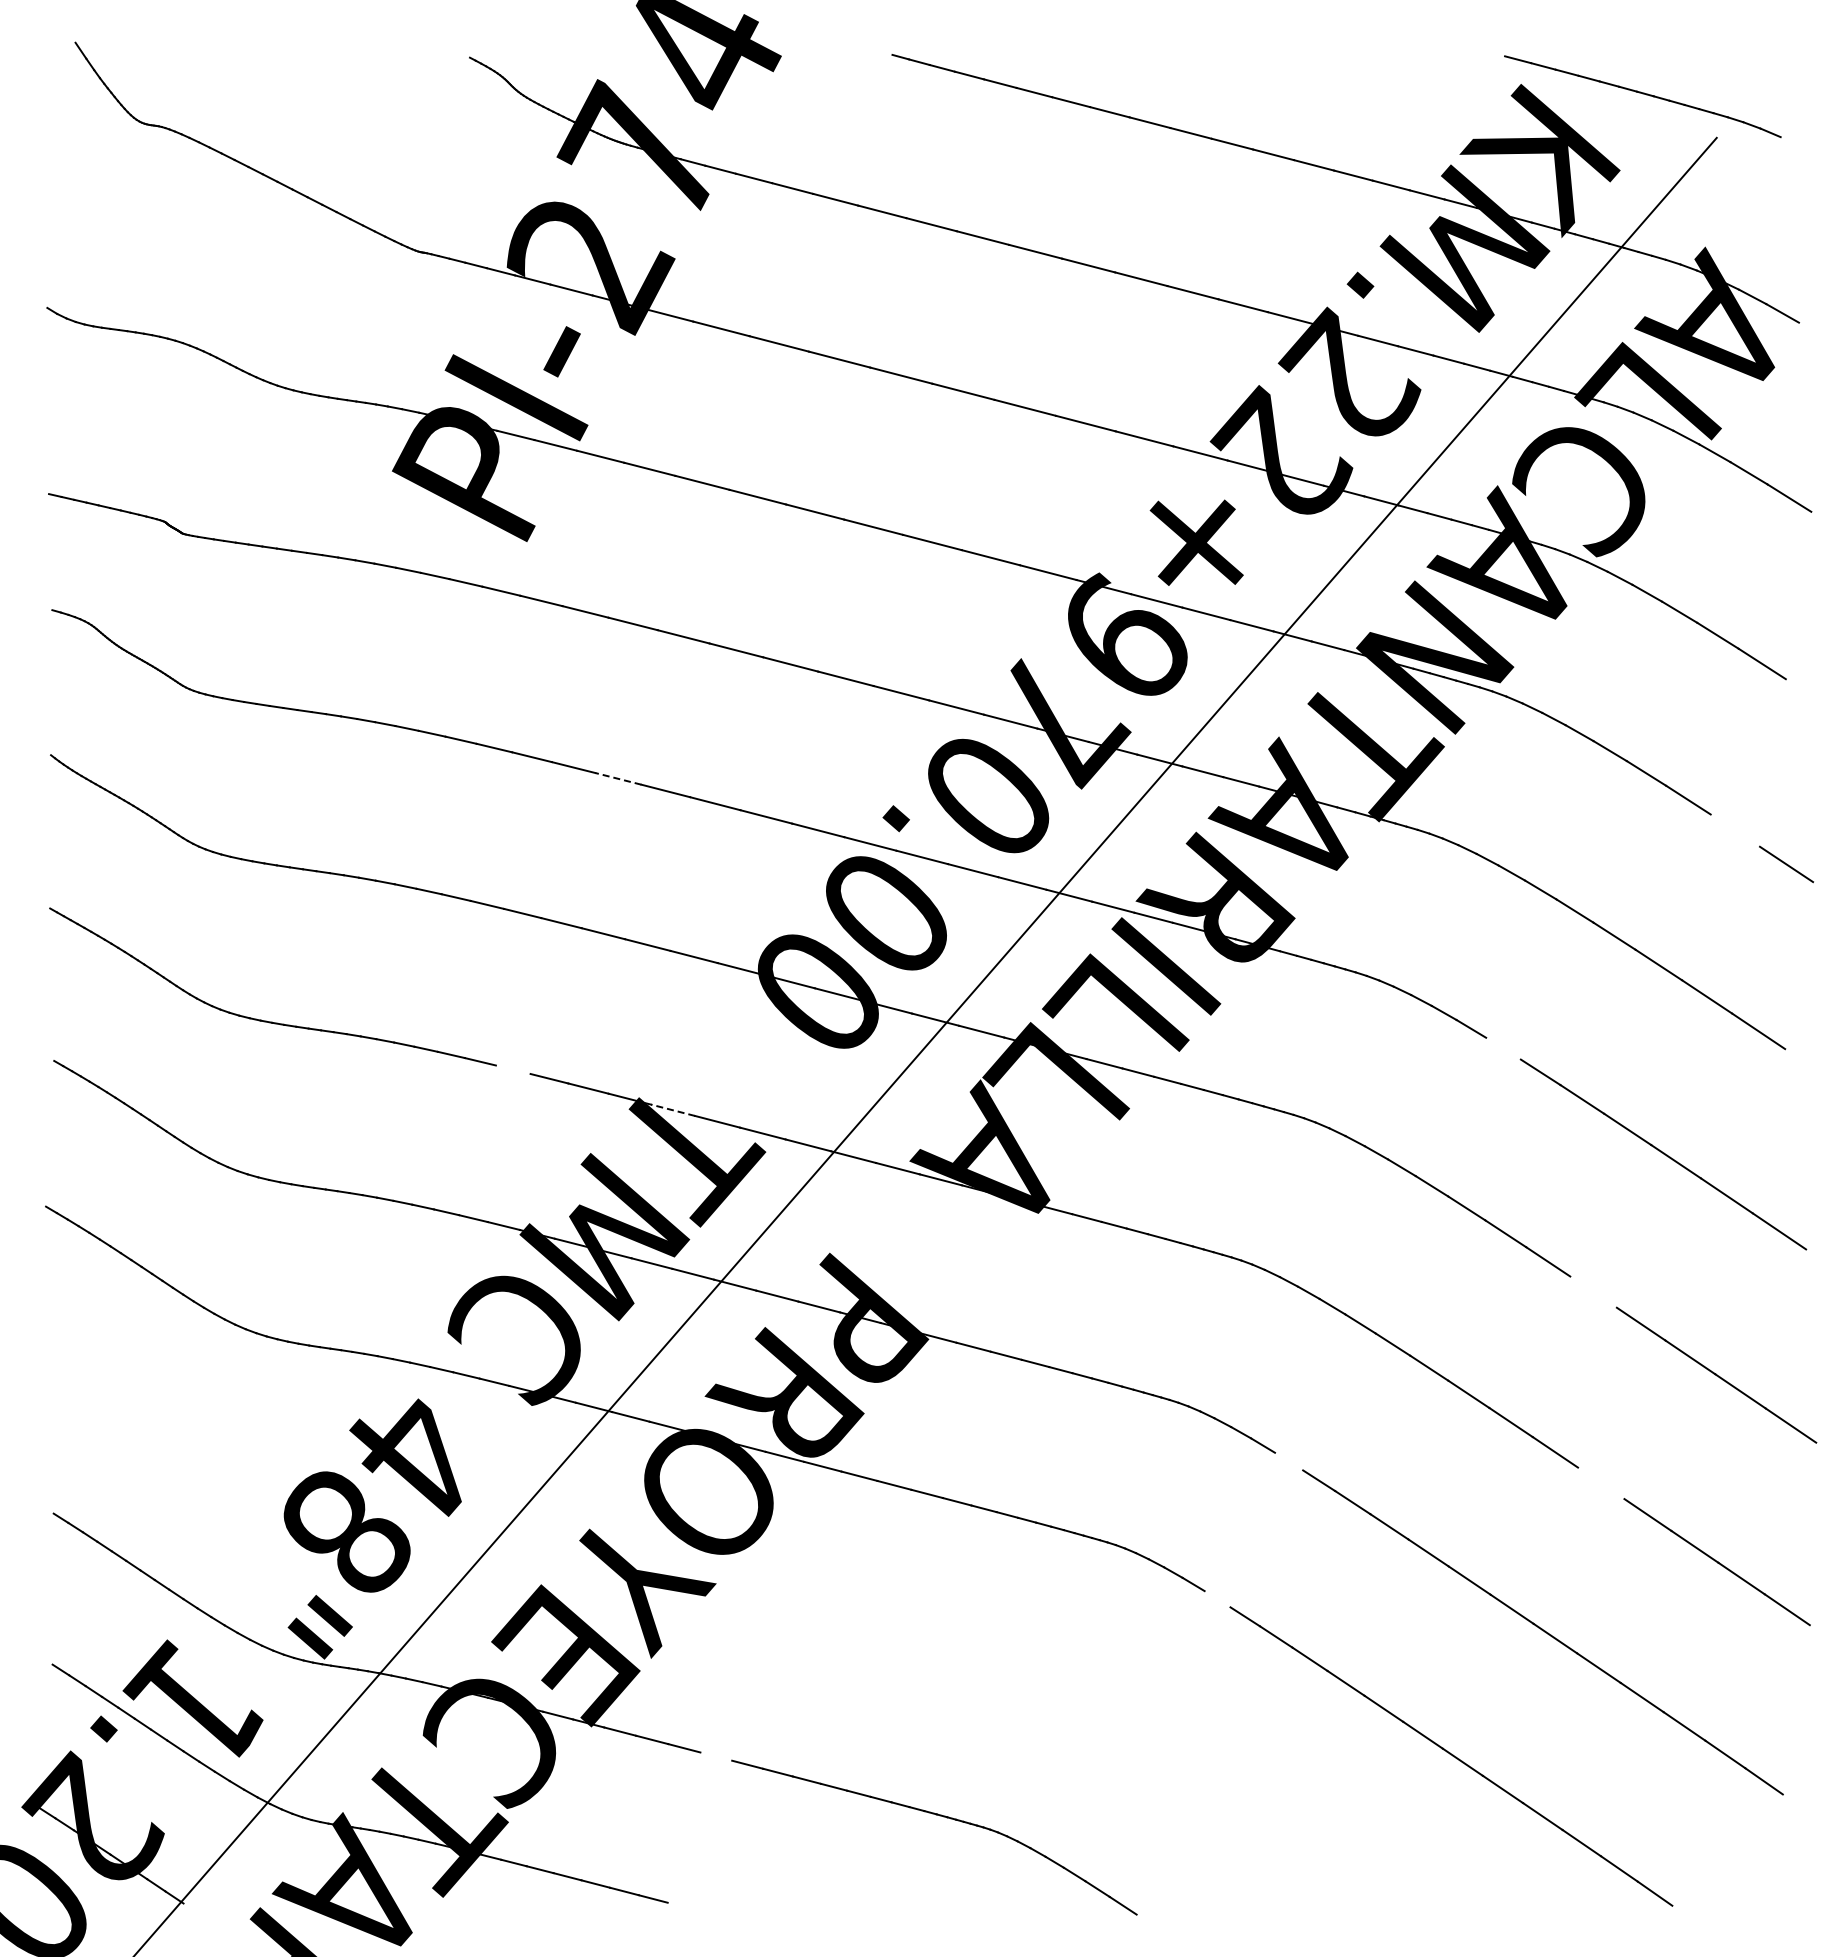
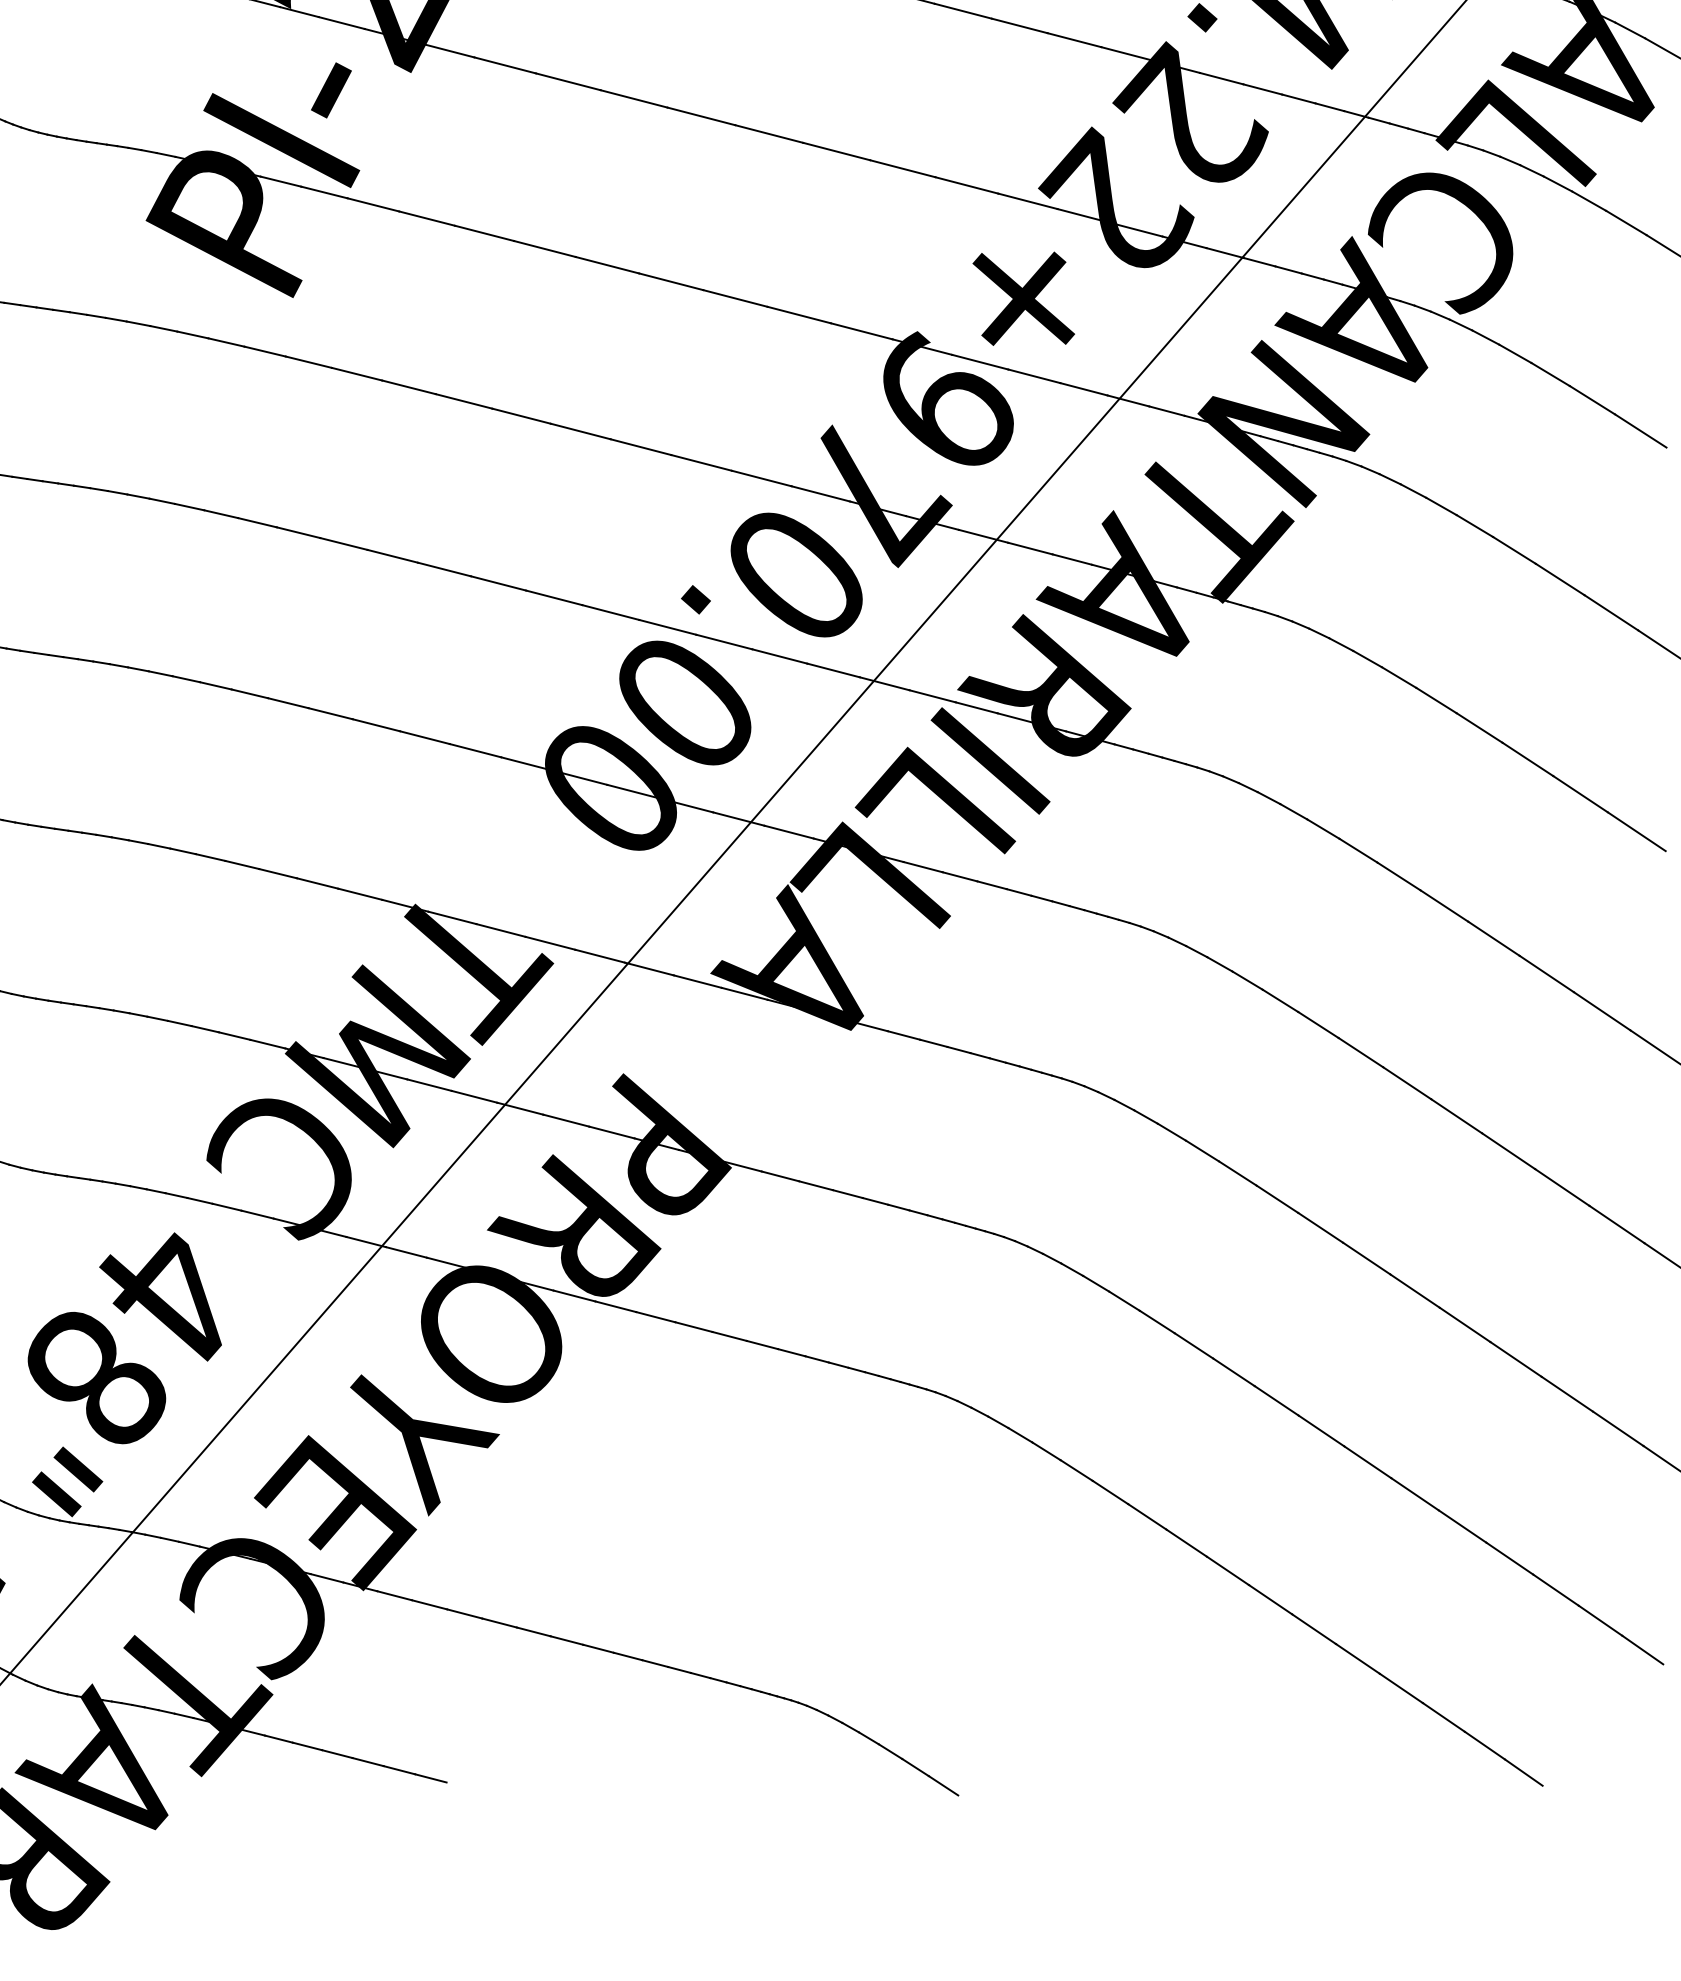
line: (618, 778) -> (392, 555), dashed -> solid
line: (1734, 830) -> (1610, 612), added
line: (1503, 1048) -> (1358, 850), added
line: (512, 1069) -> (277, 873), added
line: (673, 1110) -> (452, 918), dashed -> solid
line: (1593, 1291) -> (1456, 1115), added
line: (1289, 1461) -> (1124, 1301), added
line: (1601, 1483) -> (1465, 1325), added
line: (1217, 1599) -> (1046, 1451), added
line: (716, 1756) -> (499, 1622), added

